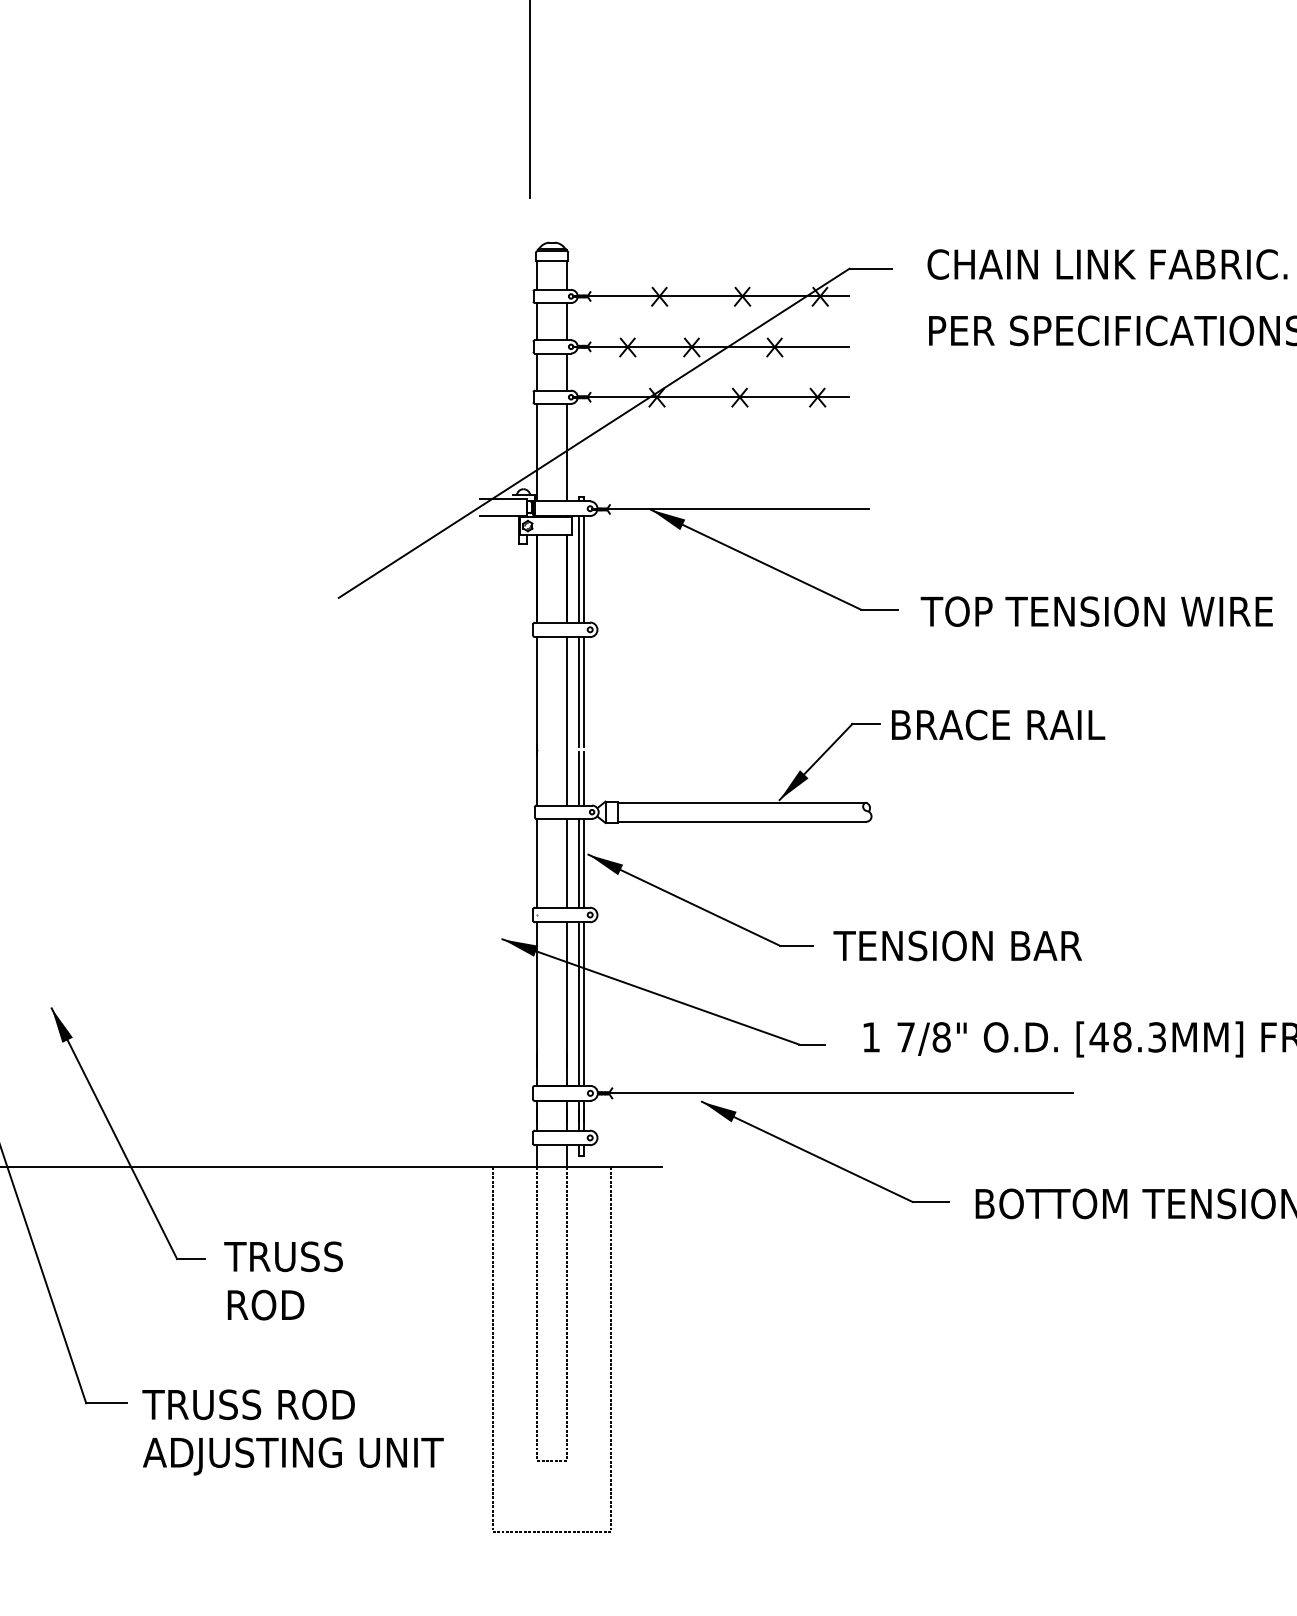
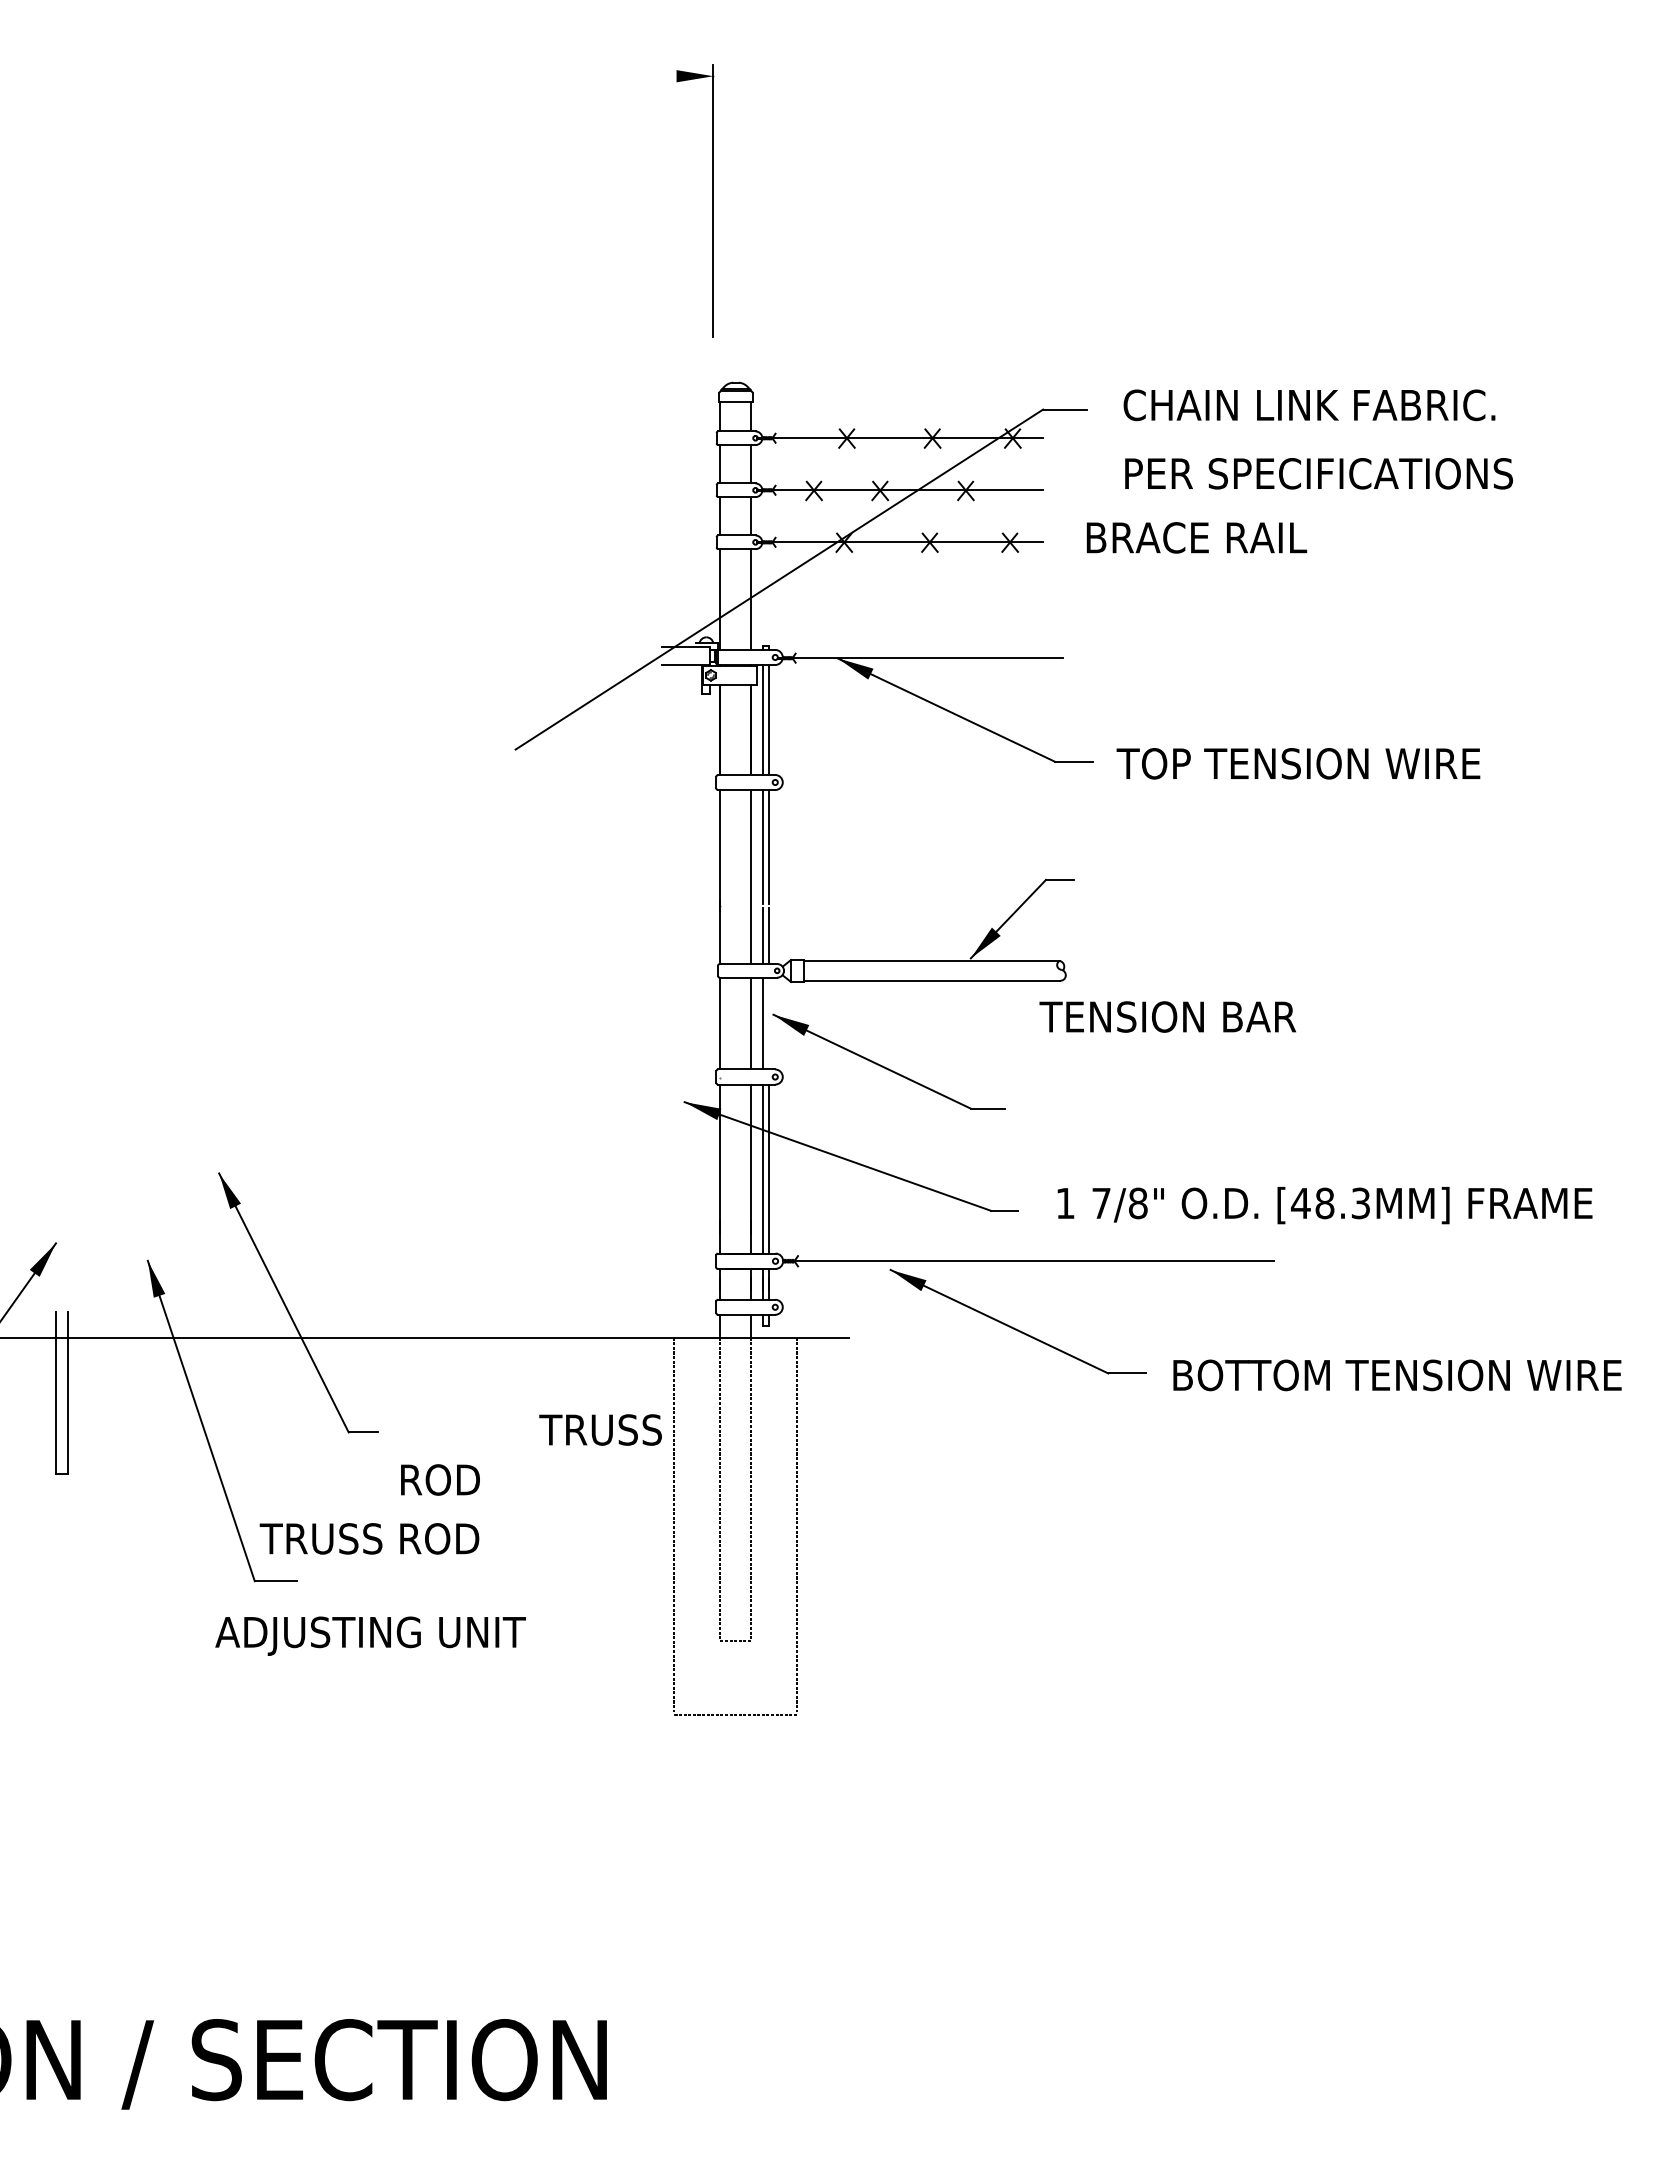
text: (998, 724) -> (1196, 537), moved
line: (584, 863) -> (769, 1023), removed
text: (957, 945) -> (1167, 1016), moved
text: (283, 1256) -> (600, 1429), moved
text: (248, 1404) -> (369, 1538), moved
text: (293, 1455) -> (370, 1635), moved

